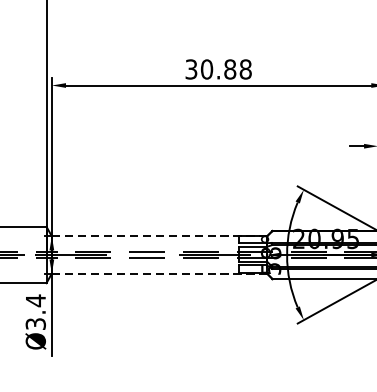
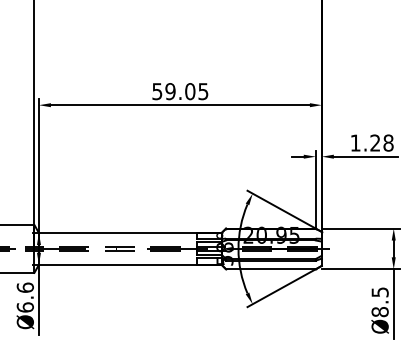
text: (218, 69) -> (180, 91), 30.88 -> 59.05
line: (159, 236) -> (130, 233), dashed -> solid
line: (159, 273) -> (130, 264), dashed -> solid
text: (34, 312) -> (24, 297), Ø3.4 -> Ø6.6

